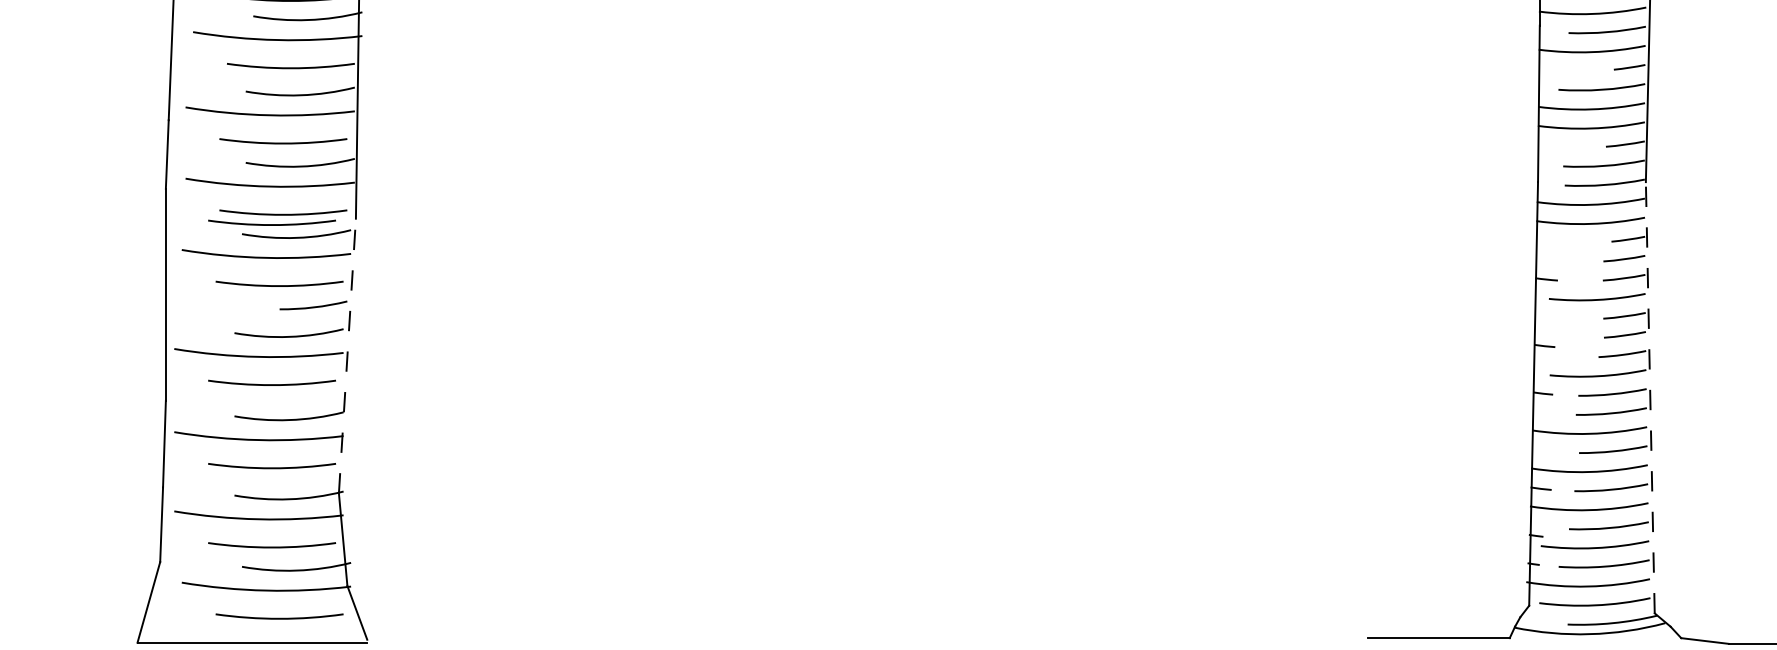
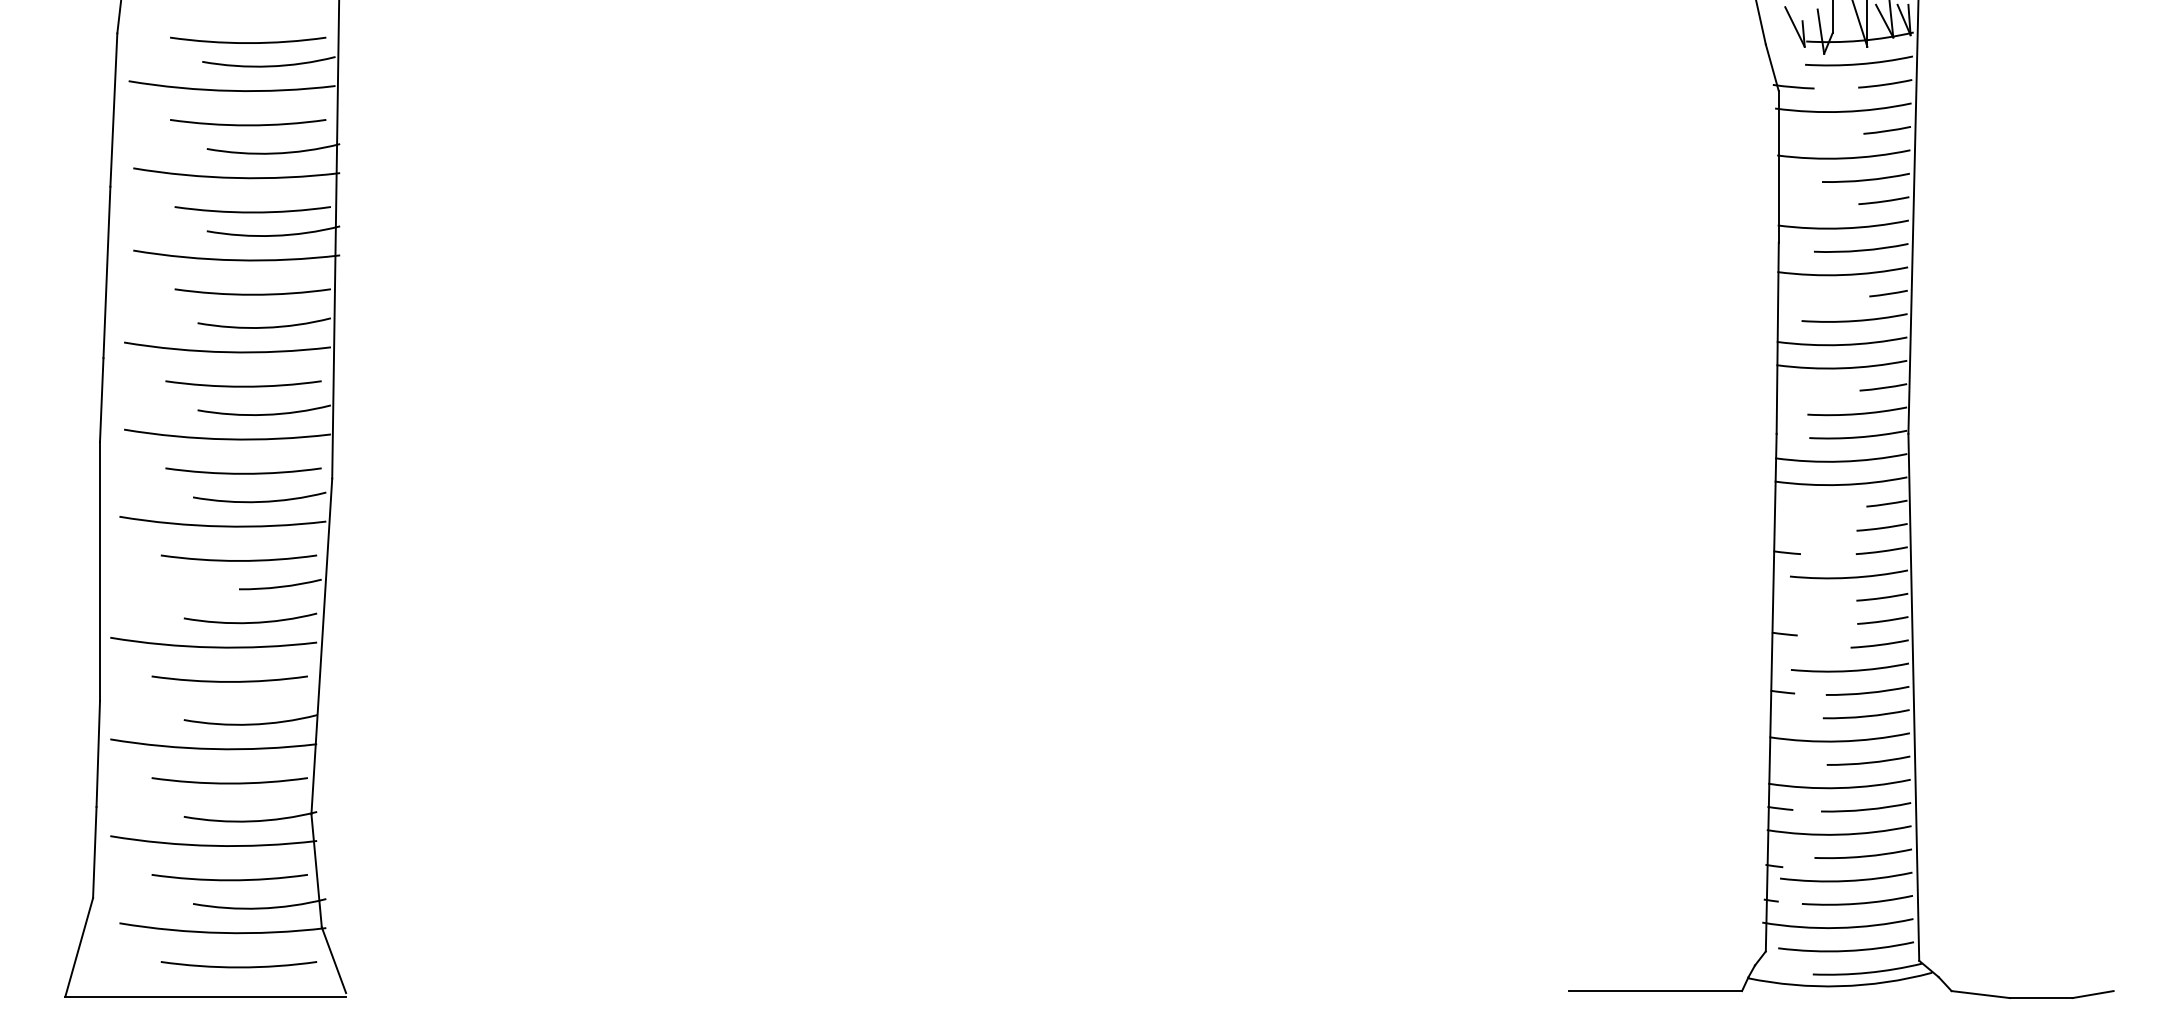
curve: (271, 224) -> (229, 485), removed
line: (347, 355) -> (321, 645), dashed -> solid
line: (1650, 397) -> (1913, 697), dashed -> solid

